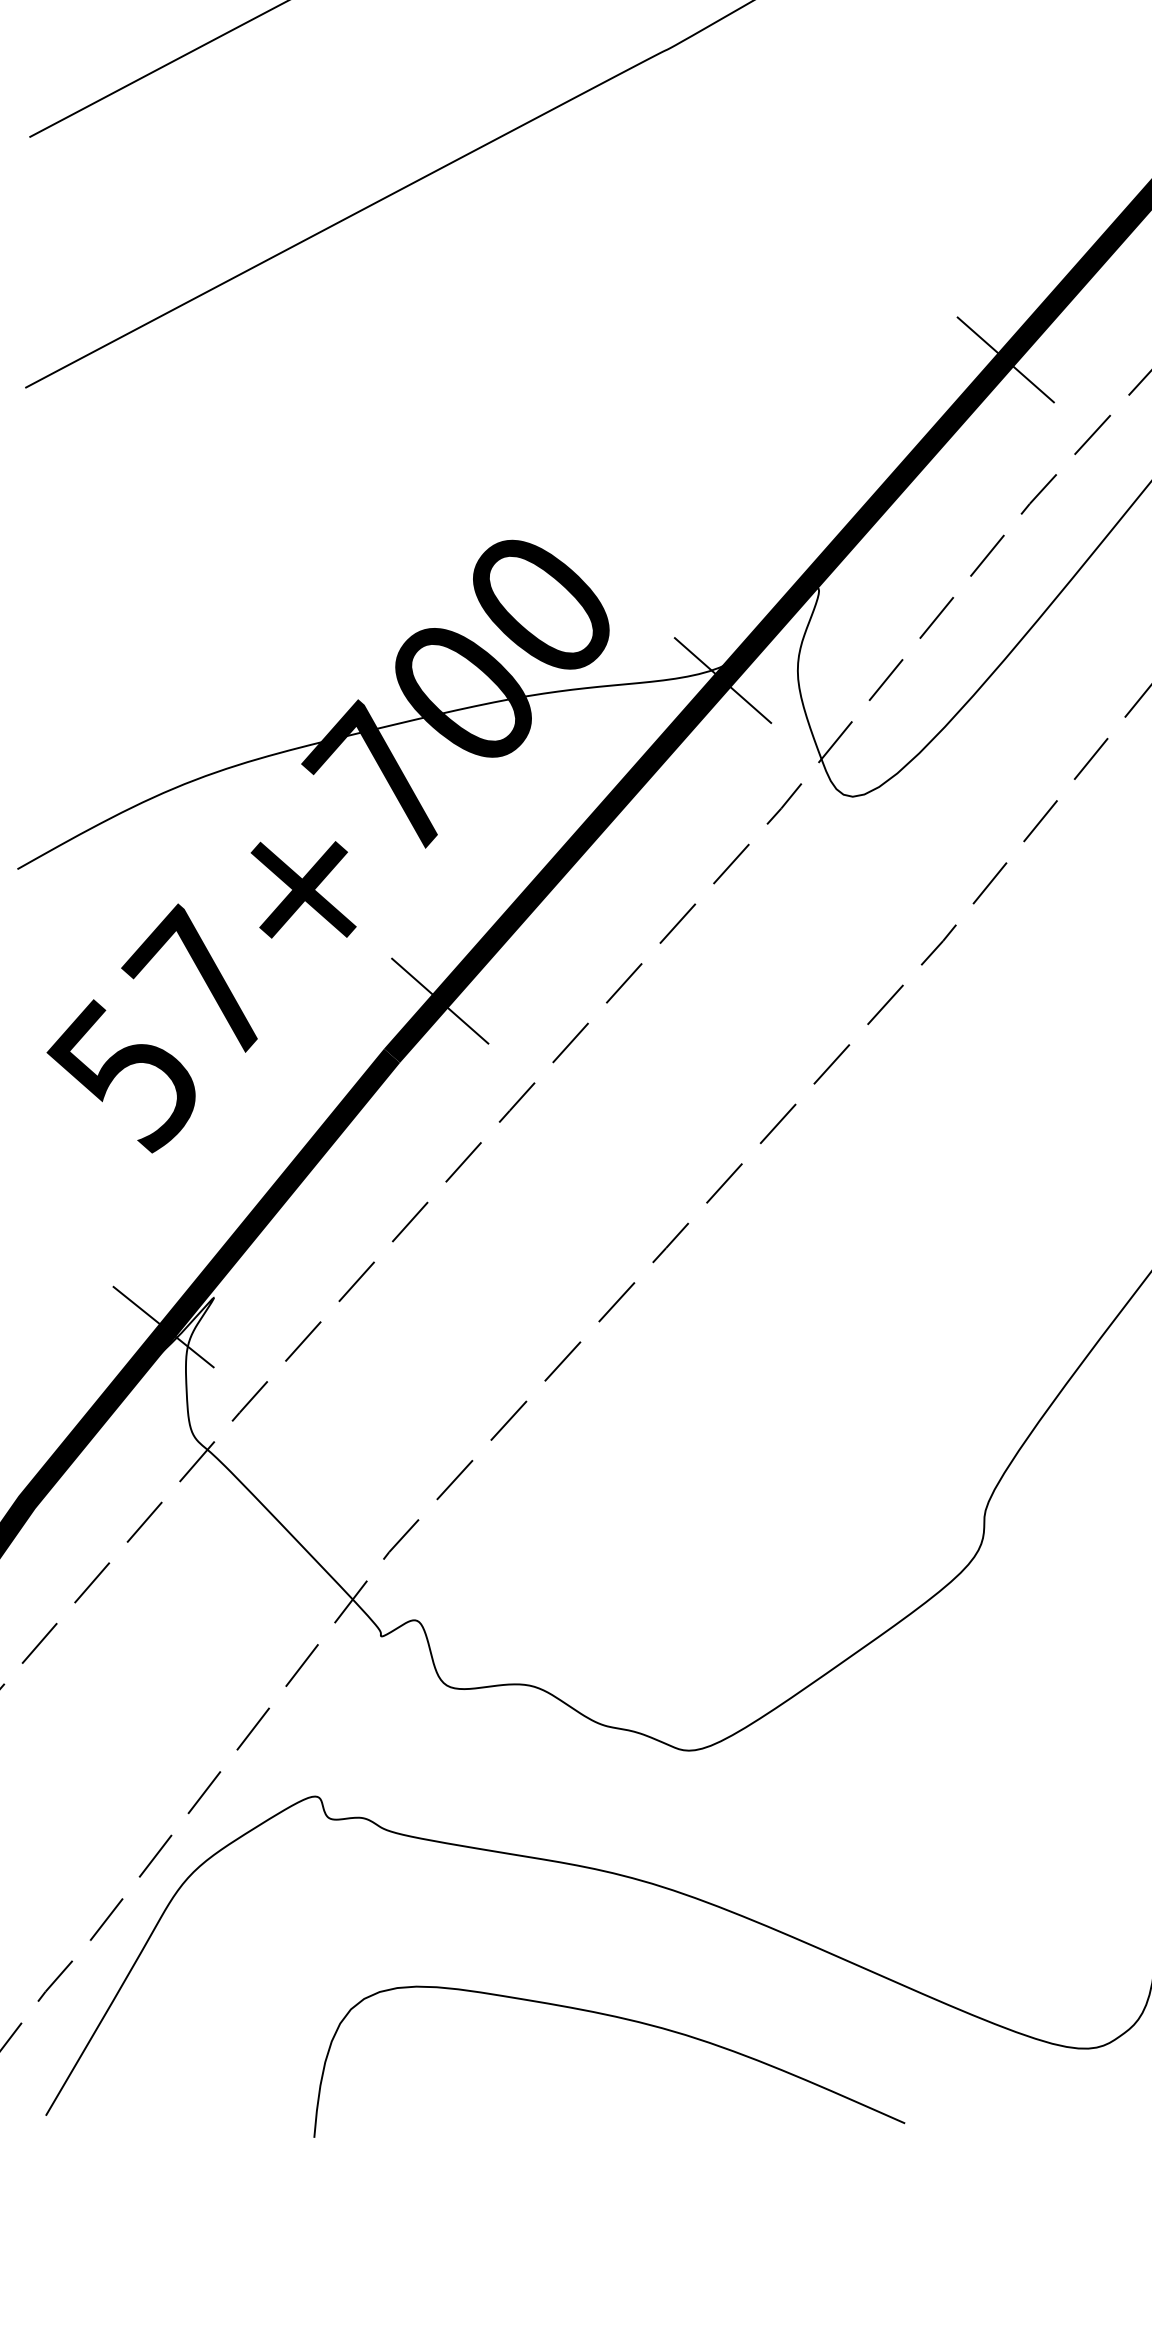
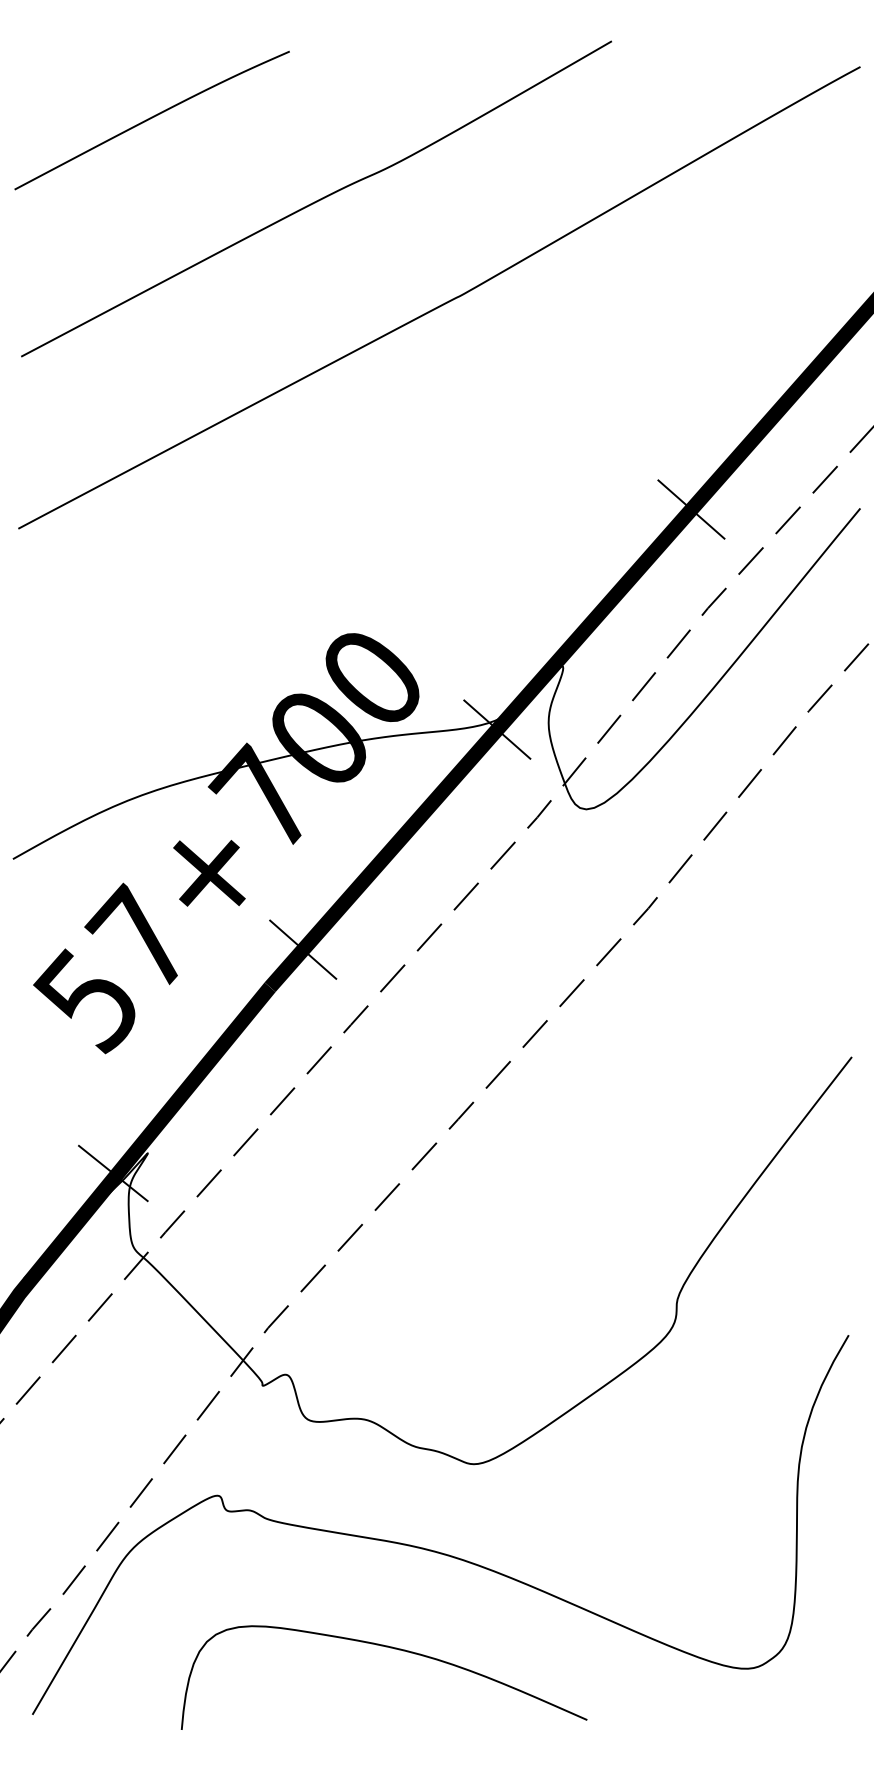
curve: (618, 2019) -> (390, 1648), moved

